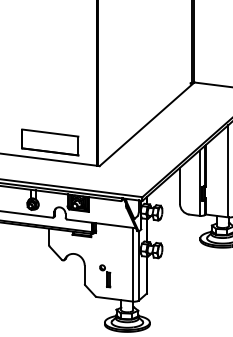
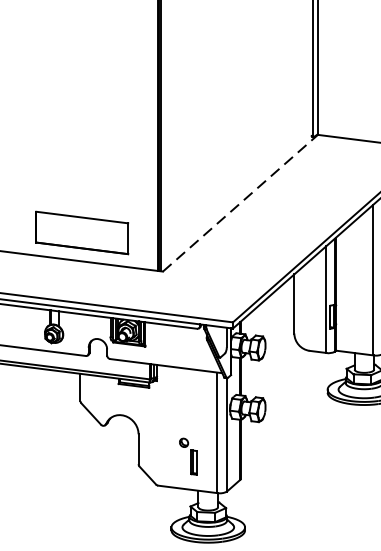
line: (147, 123) -> (241, 201), solid -> dashed
part: (105, 276) -> (188, 456), moved

